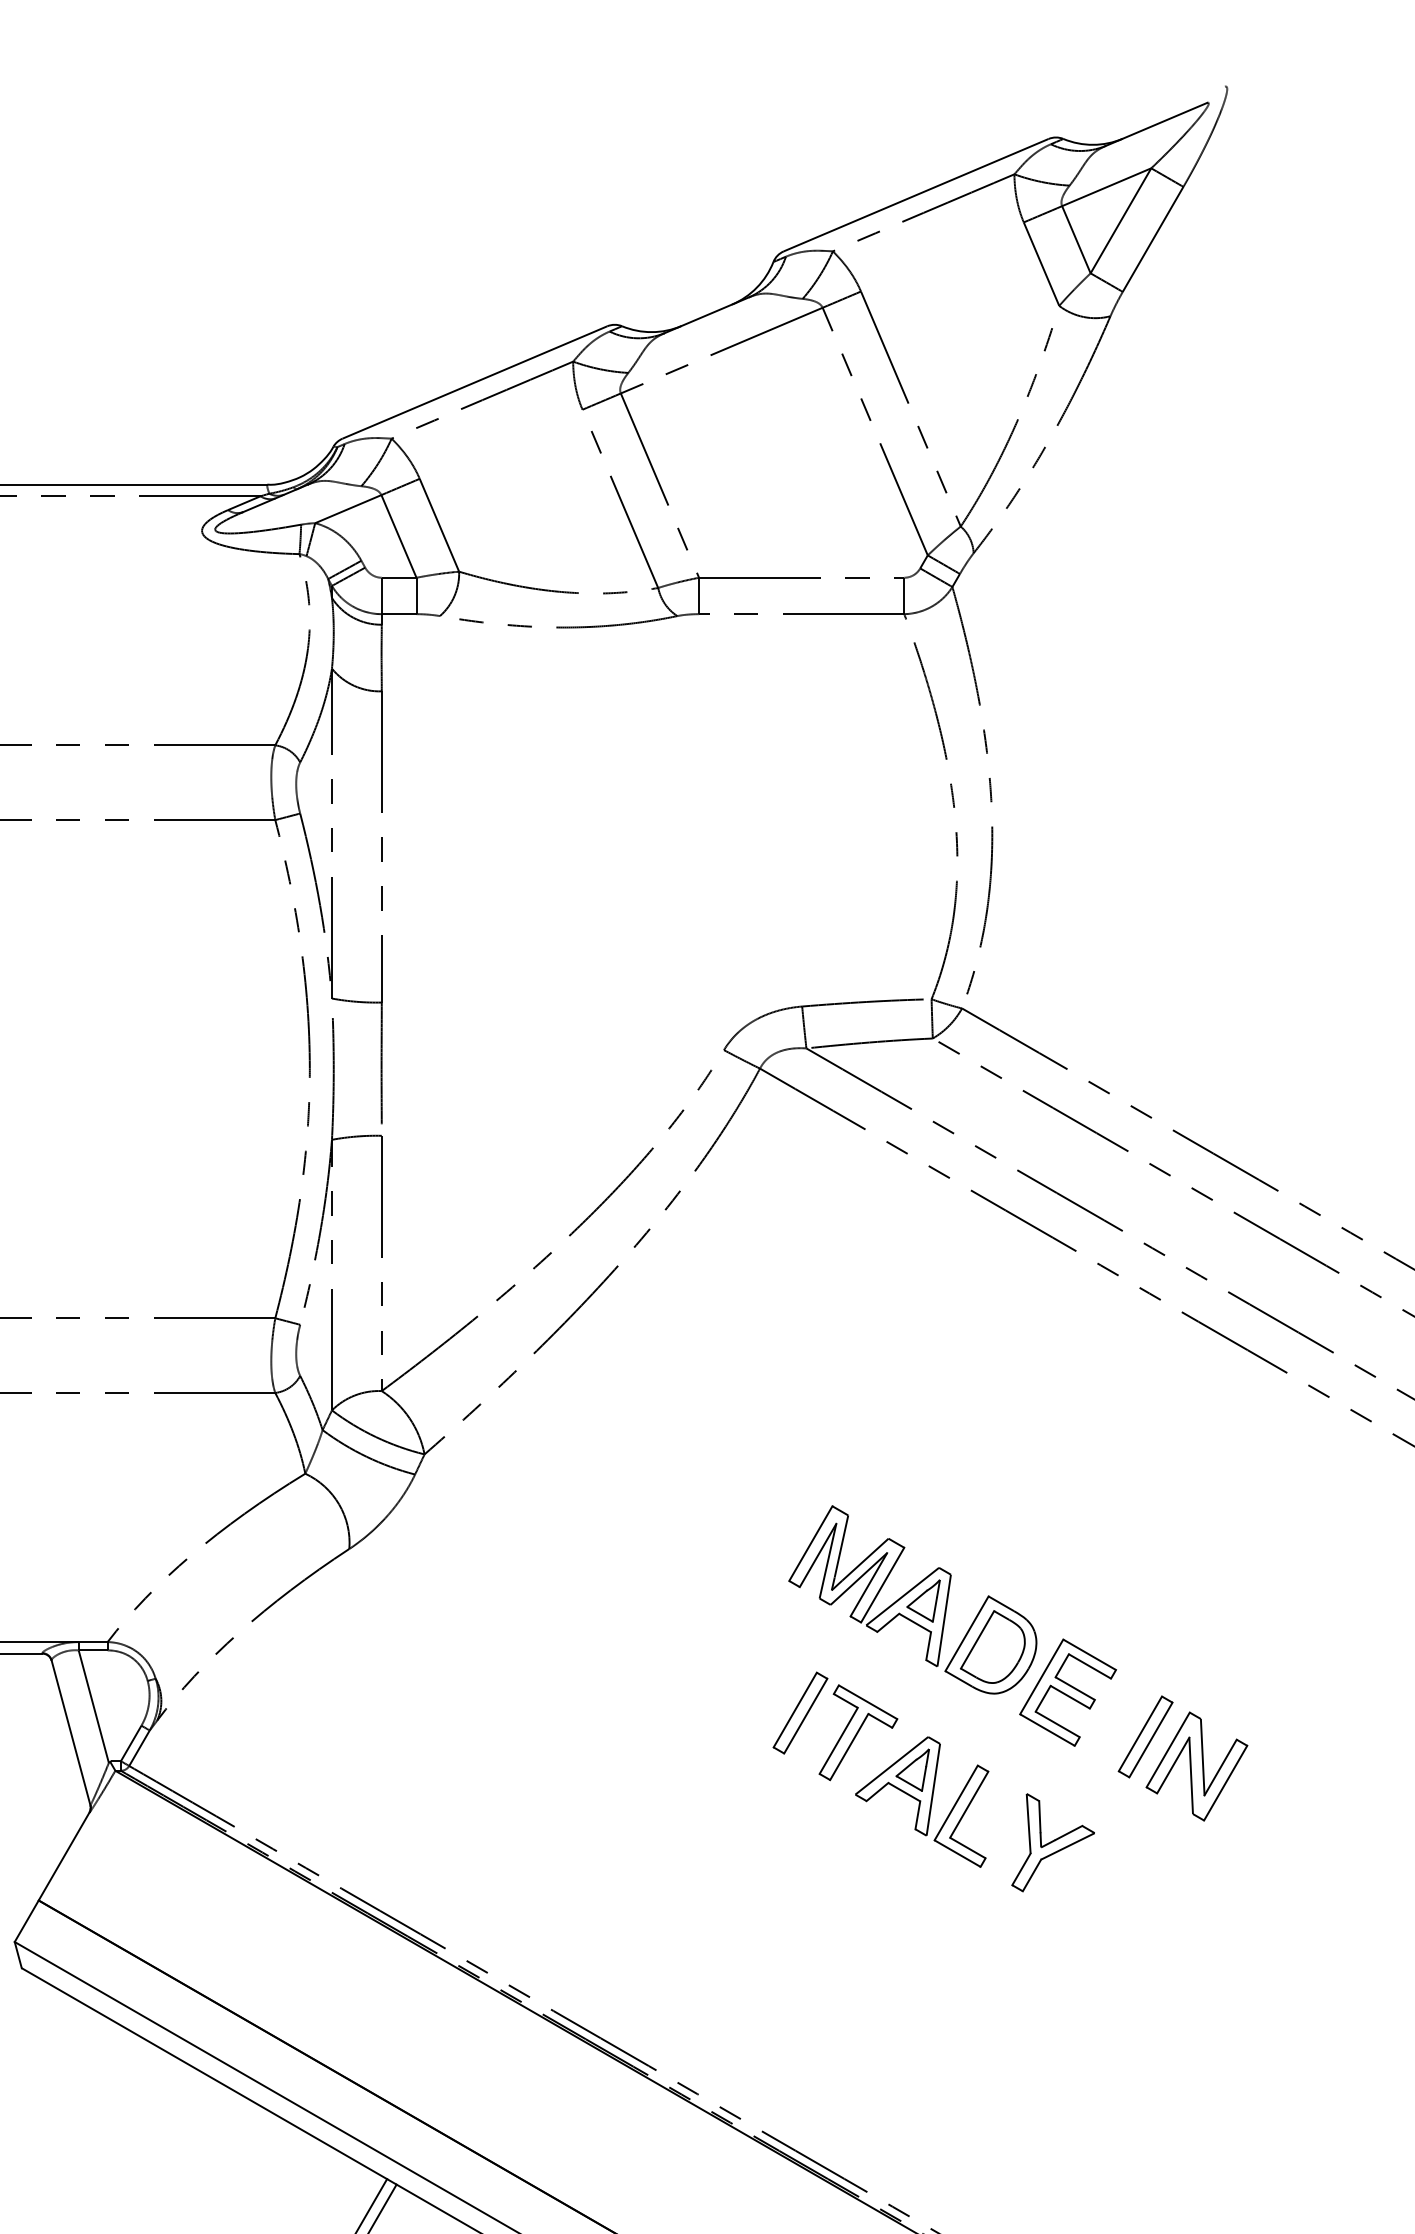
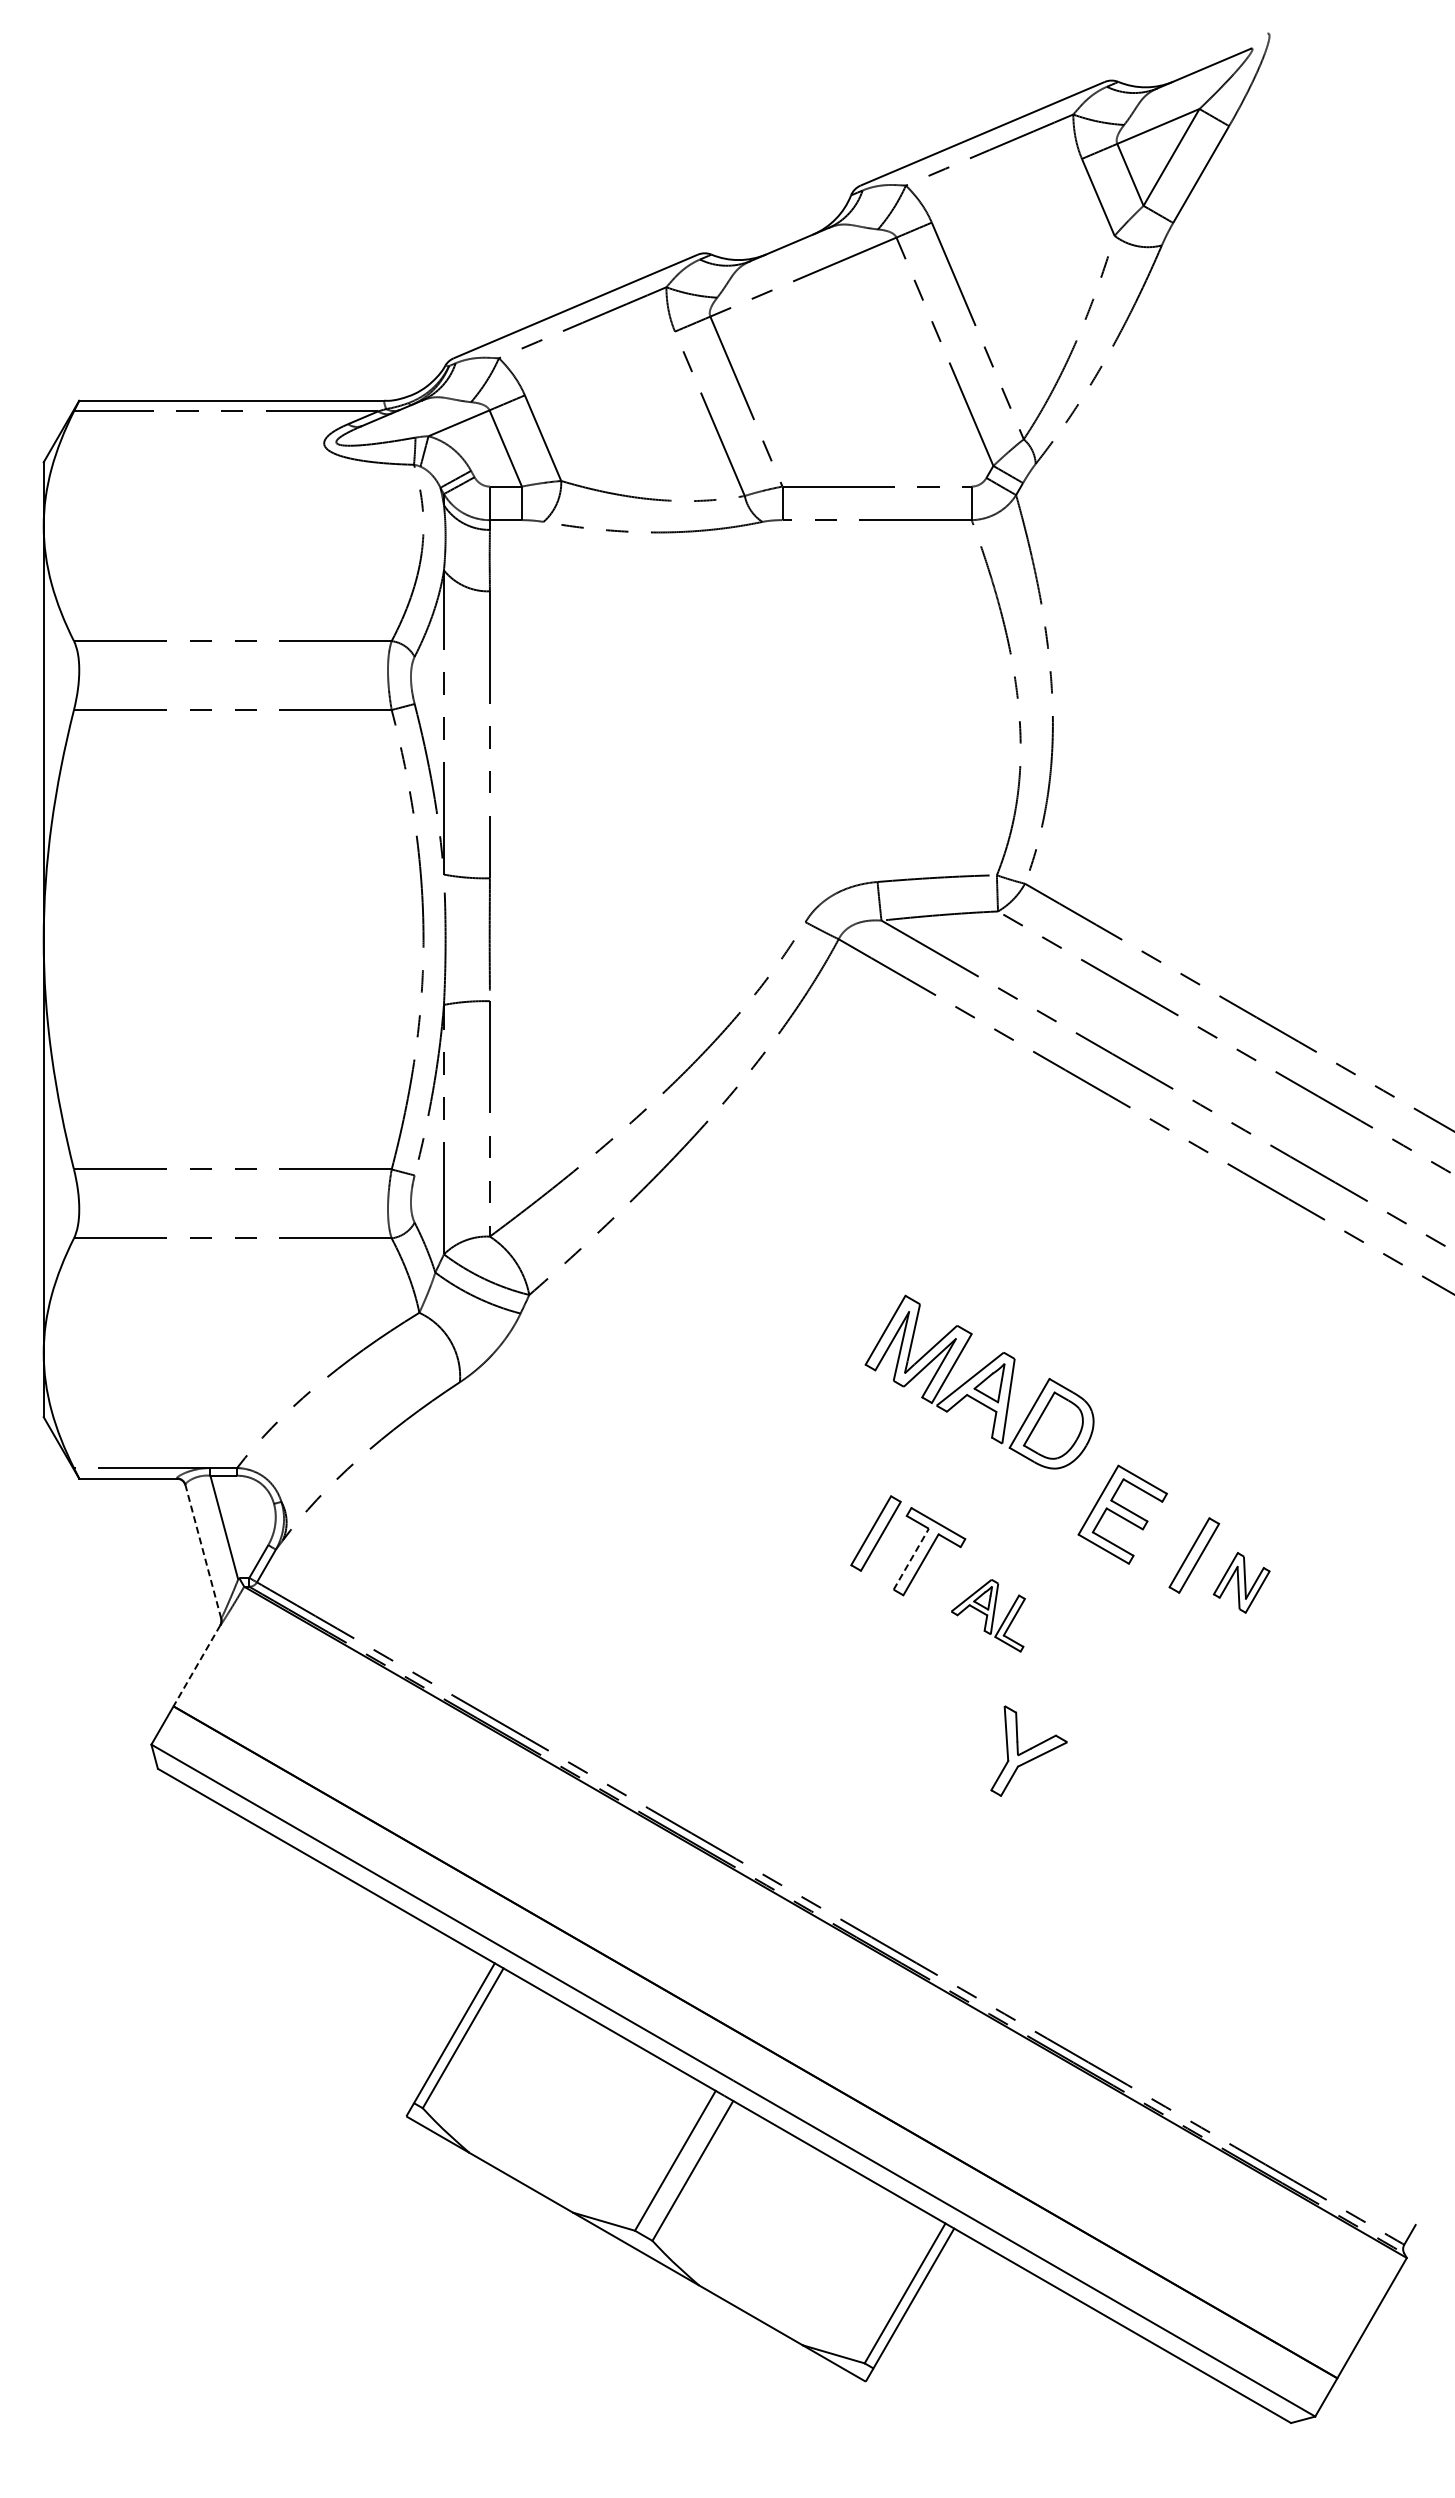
part: (912, 1599) -> (979, 1381), moved
line: (71, 1732) -> (203, 1551), solid -> dashed
line: (838, 1740) -> (911, 1558), solid -> dashed
part: (1196, 1766) -> (1241, 1582), size x0.6
part: (922, 1801) -> (988, 1615), size x0.6
part: (1052, 1842) -> (1028, 1750), moved
line: (63, 1856) -> (196, 1665), solid -> dashed

